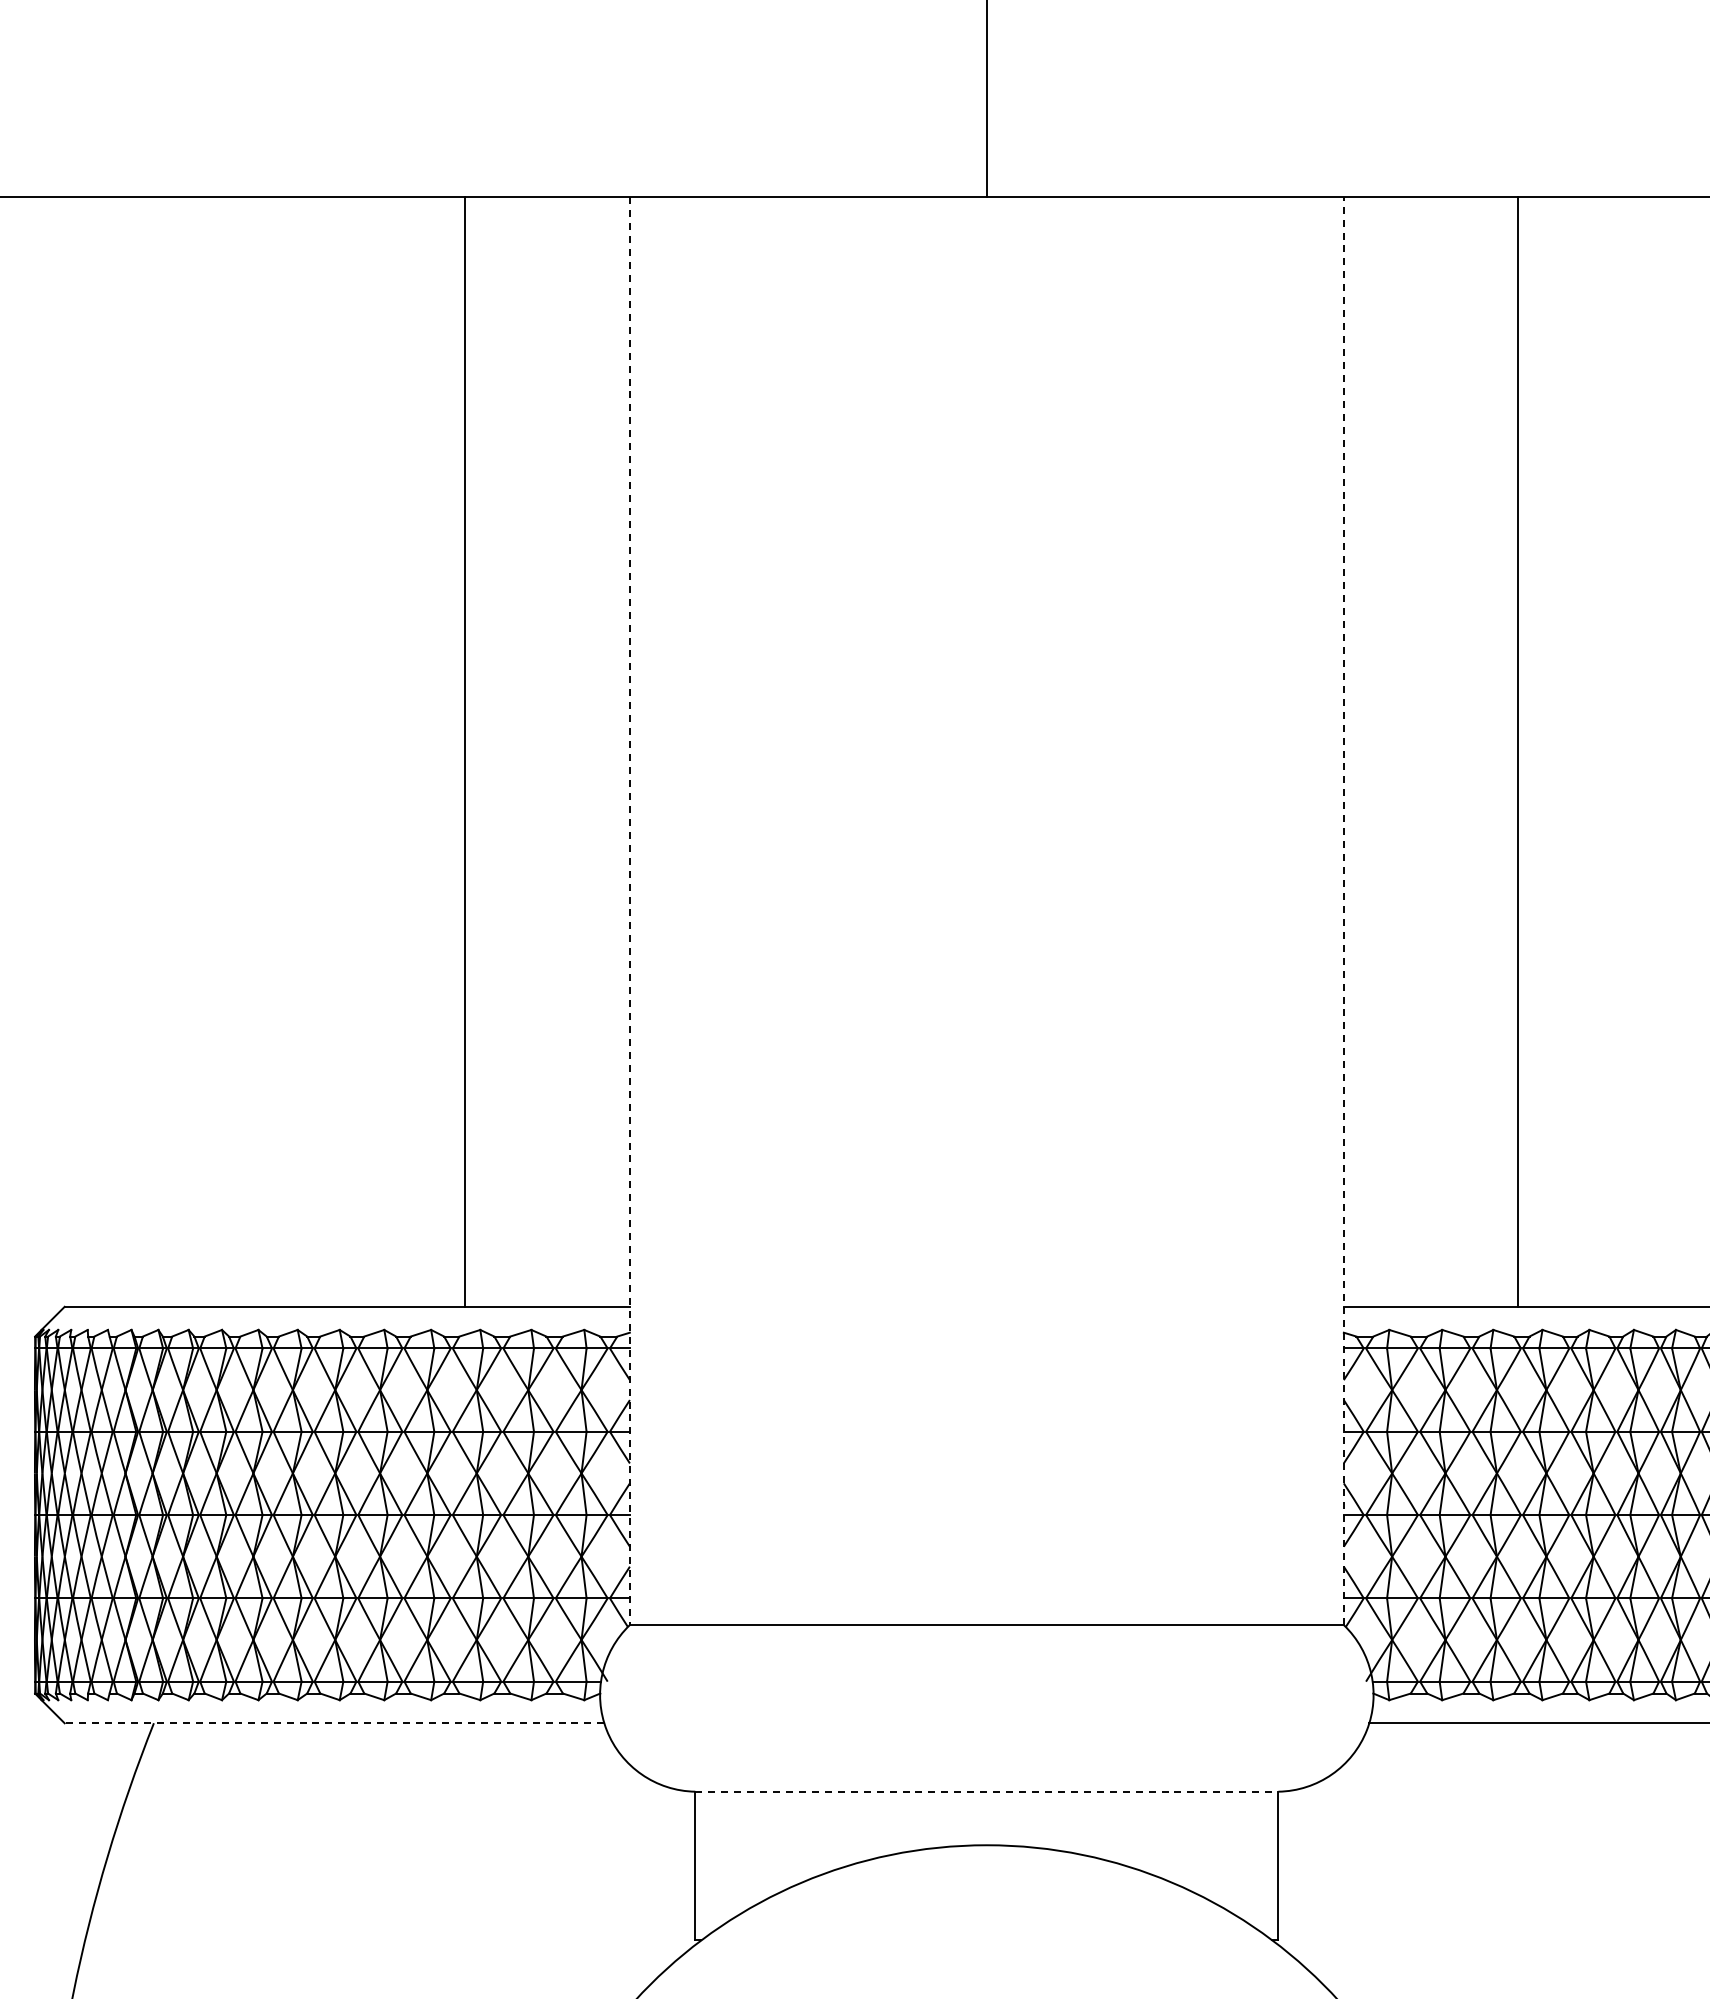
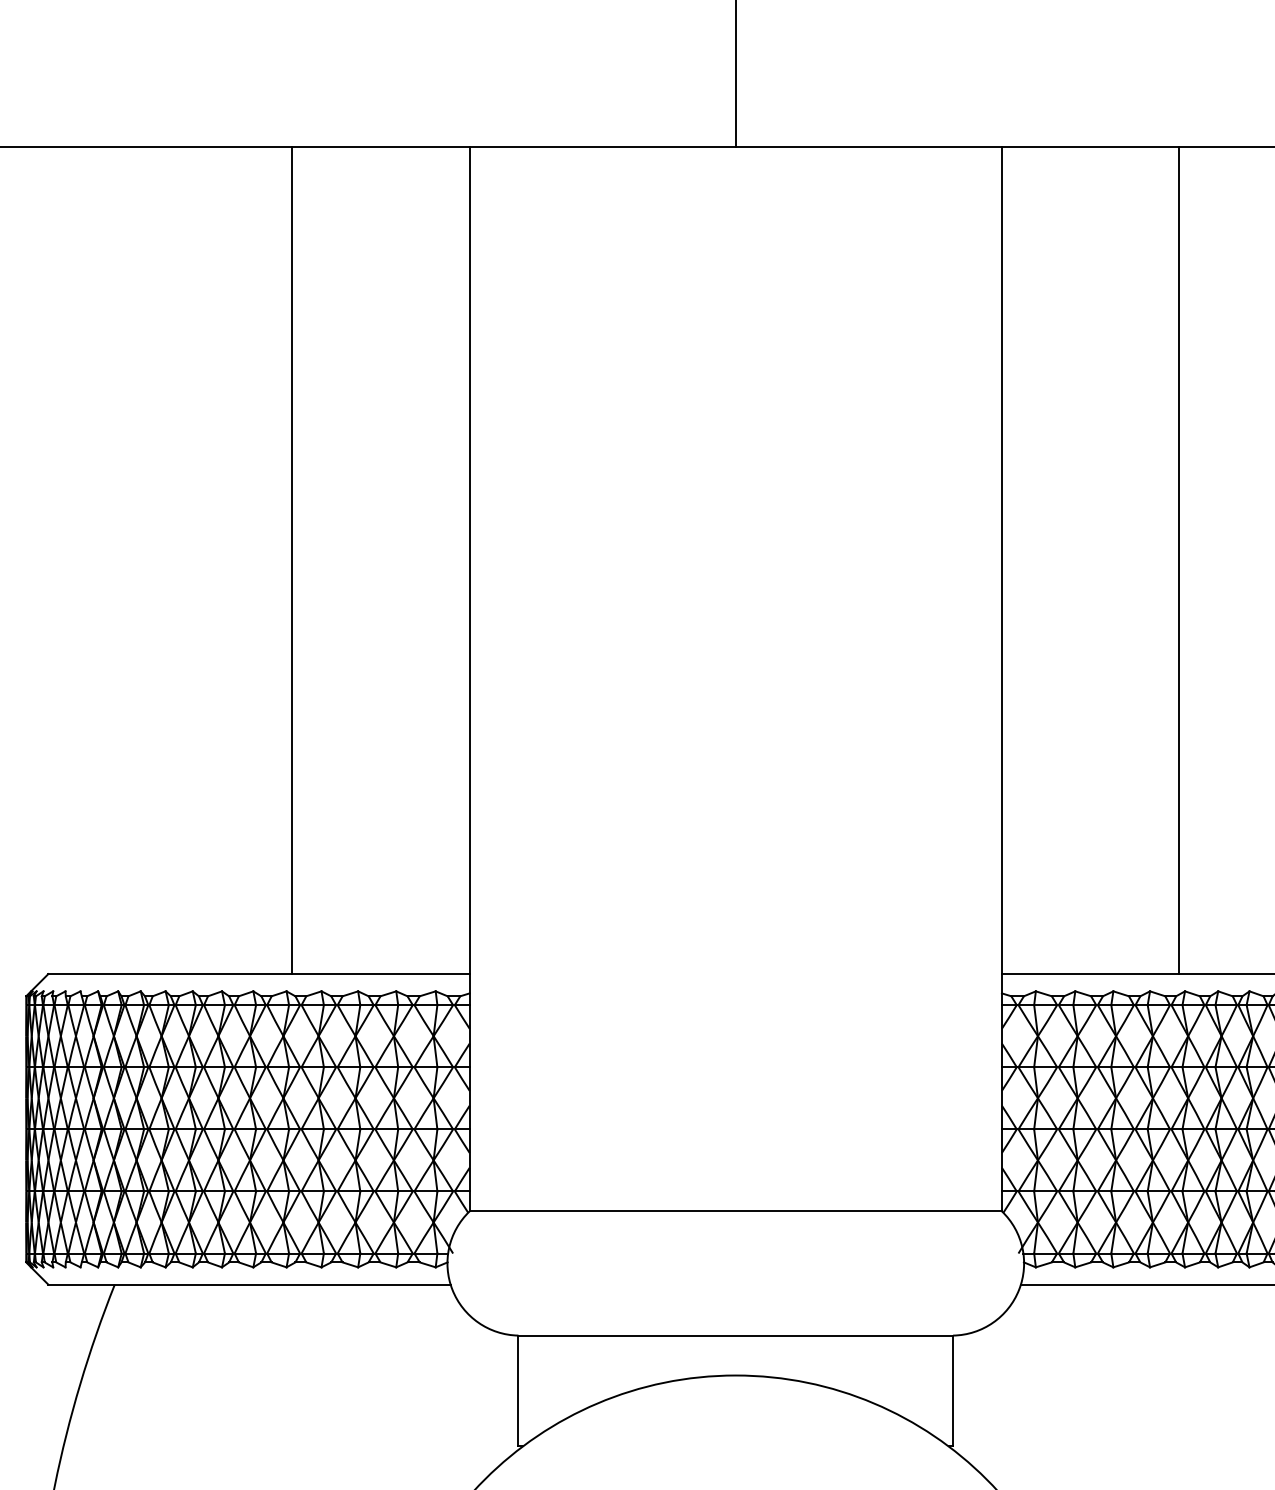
line: (464, 751) -> (291, 560), moved
line: (1517, 751) -> (1179, 560), moved
line: (629, 911) -> (469, 679), dashed -> solid
line: (1343, 911) -> (1001, 679), dashed -> solid
line: (334, 1723) -> (249, 1284), dashed -> solid
line: (986, 1791) -> (735, 1335), dashed -> solid

